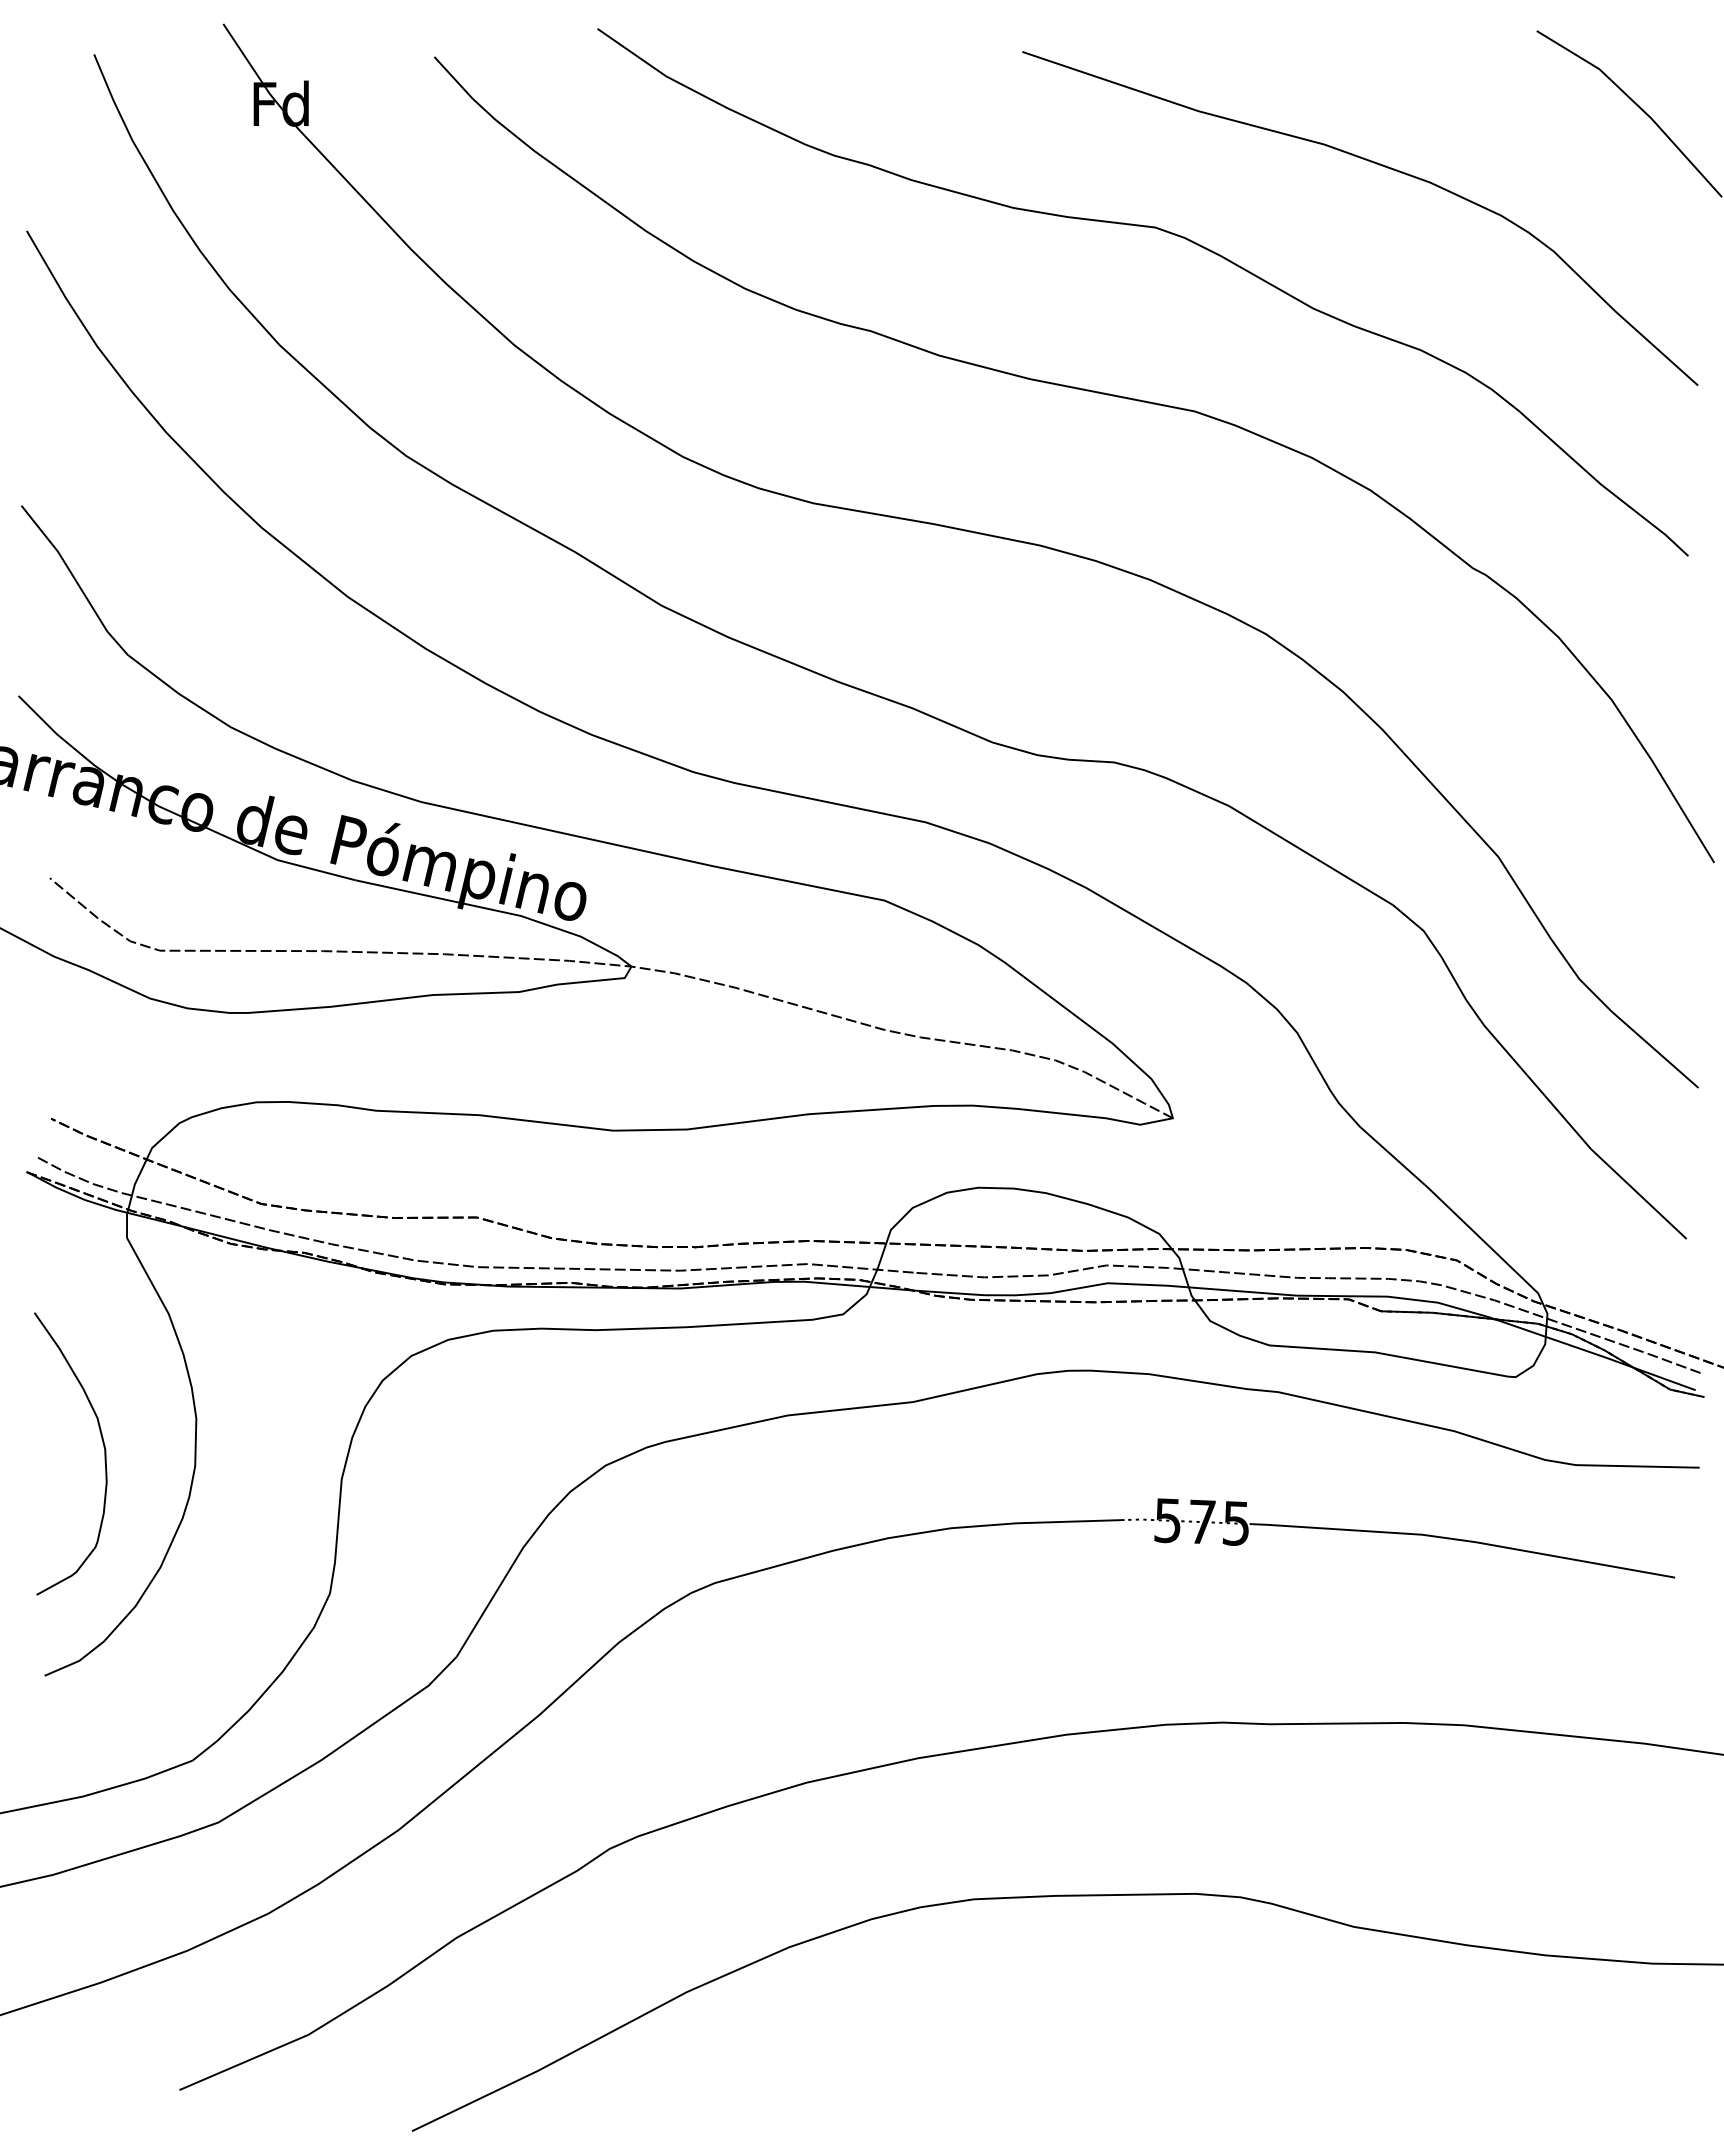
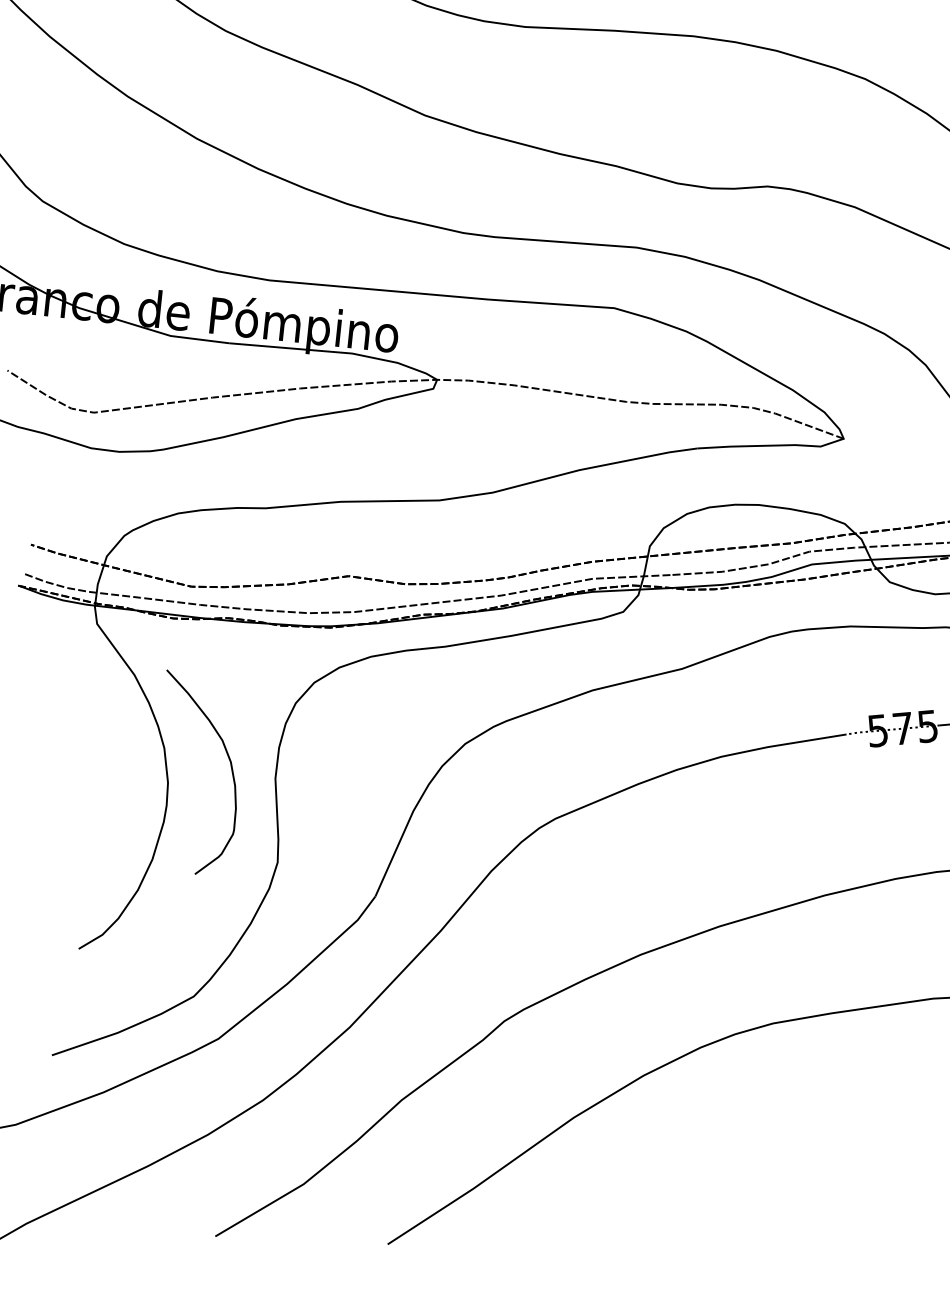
curve: (102, 1443) -> (228, 758), moved

